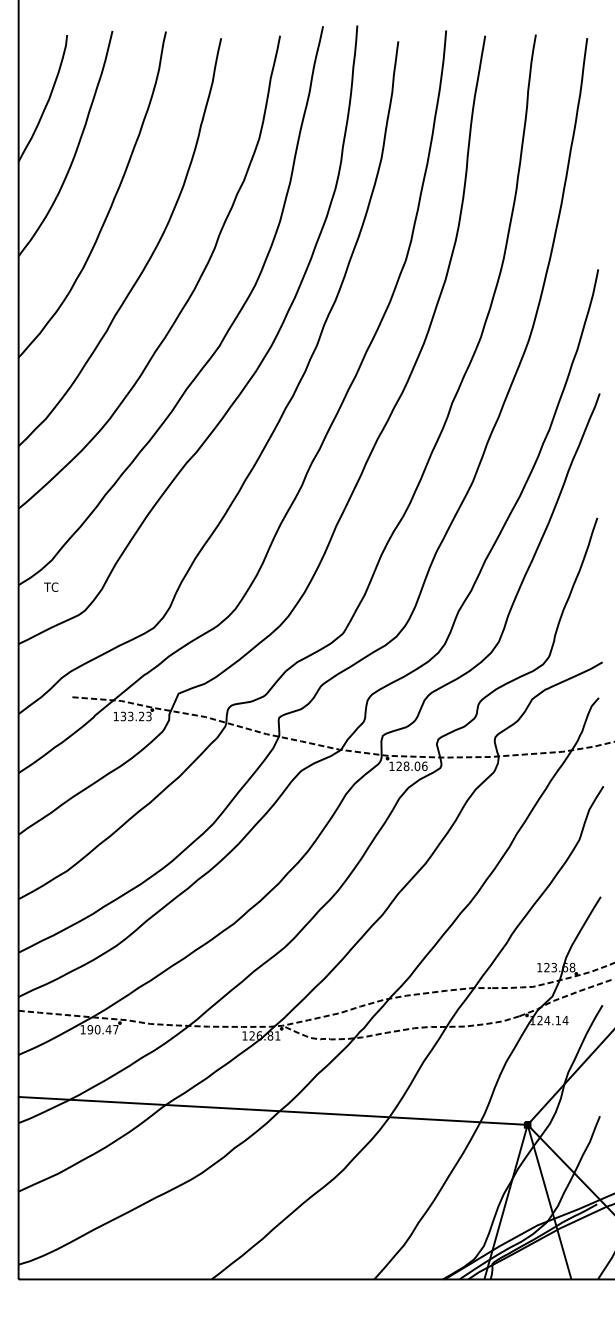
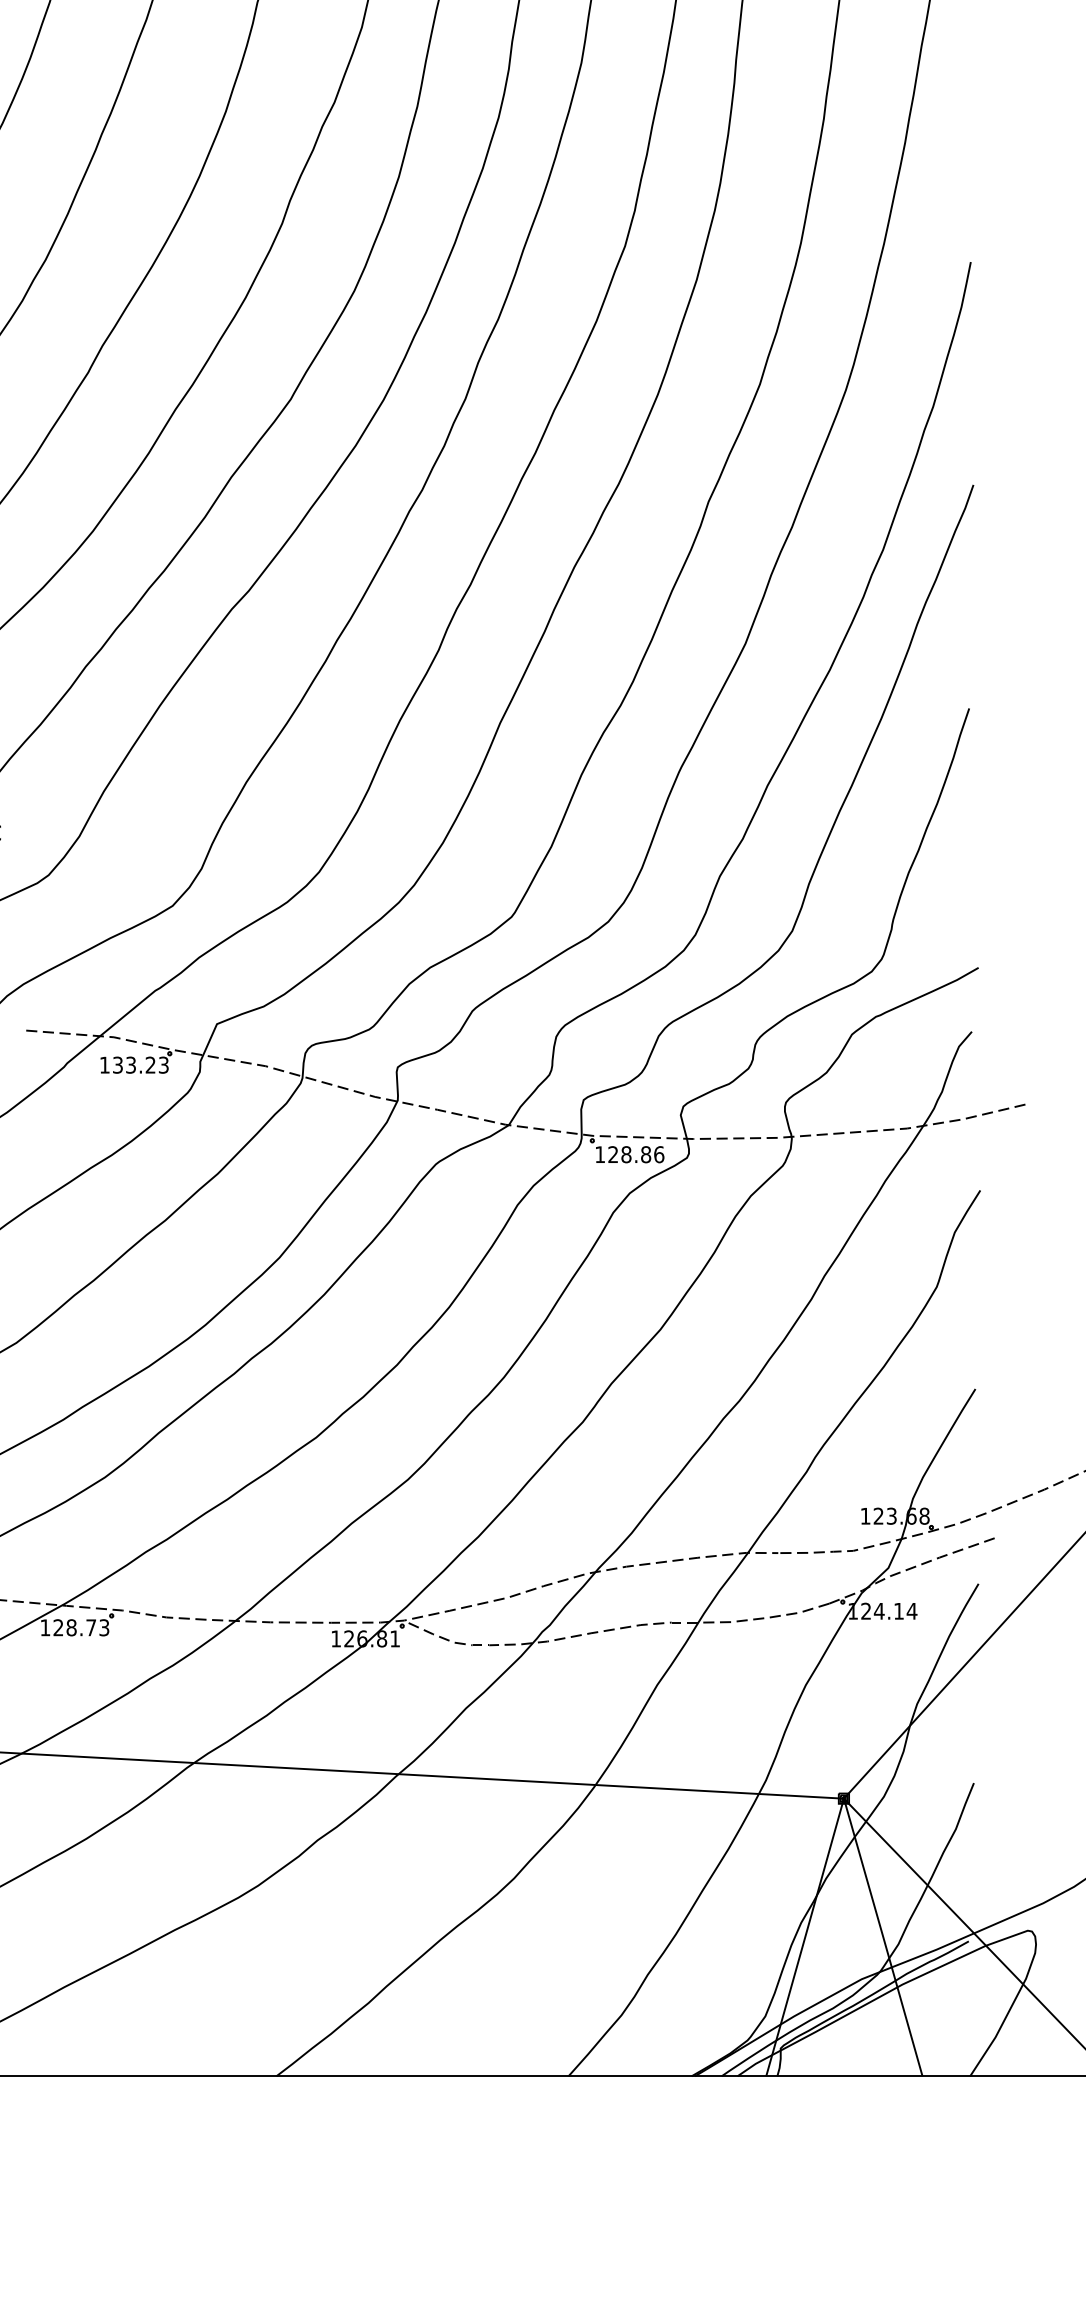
text: (417, 766) -> (646, 1154), 128.06 -> 128.86
text: (102, 1029) -> (80, 1627), 190.47 -> 128.73

